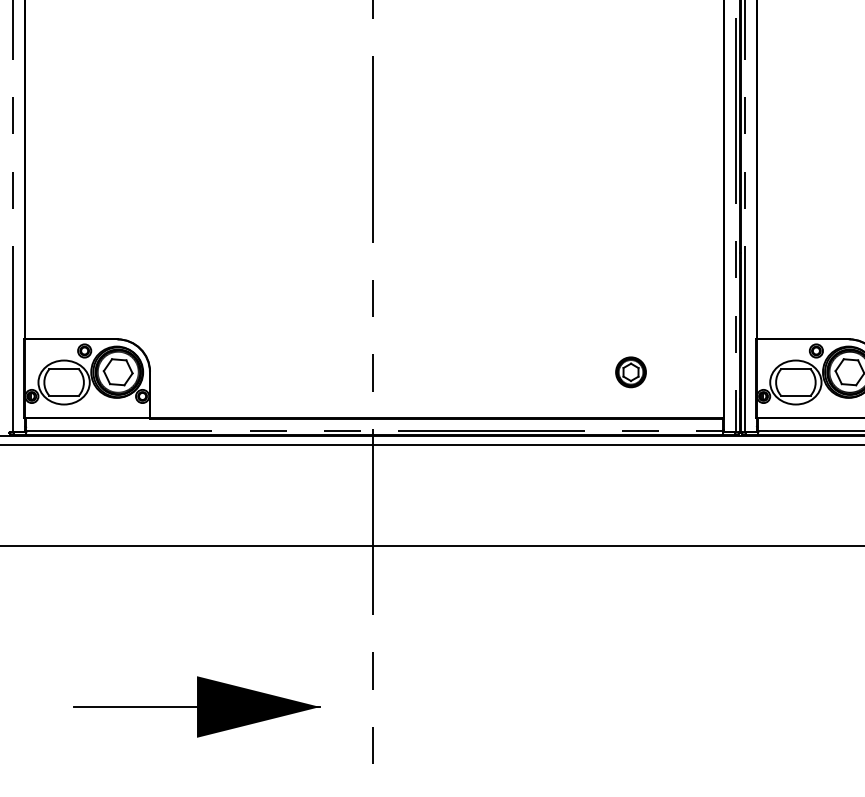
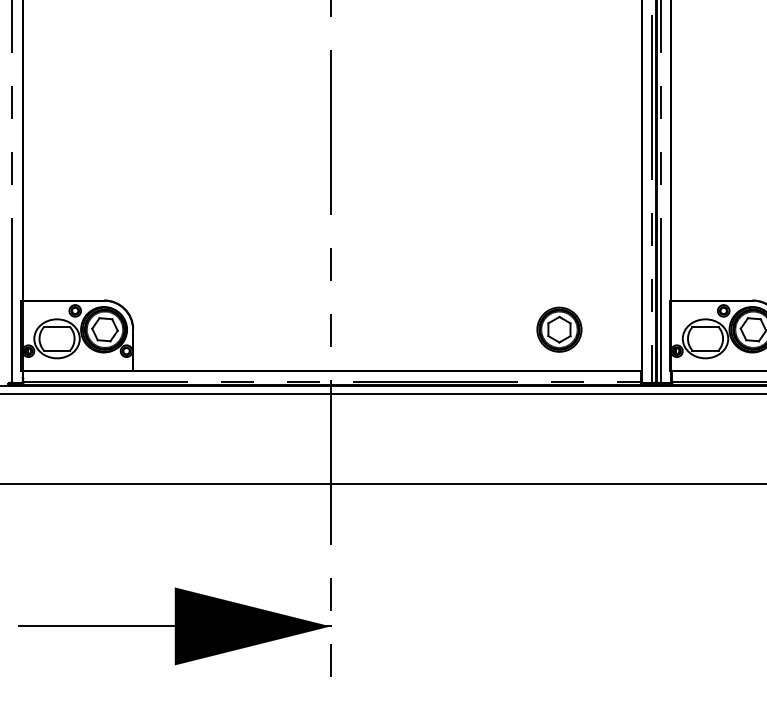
part: (630, 372) -> (558, 329), size x1.67
part: (196, 706) -> (174, 625), size x1.43

